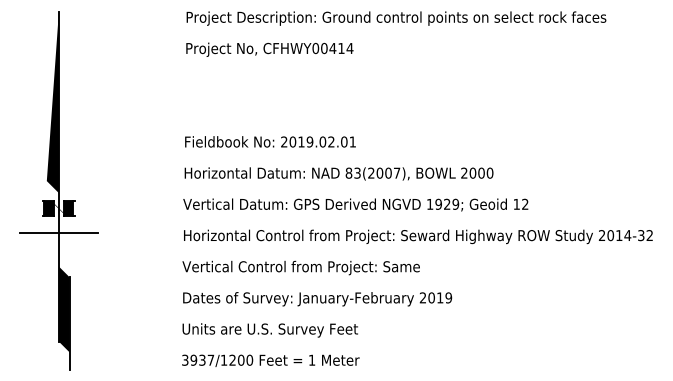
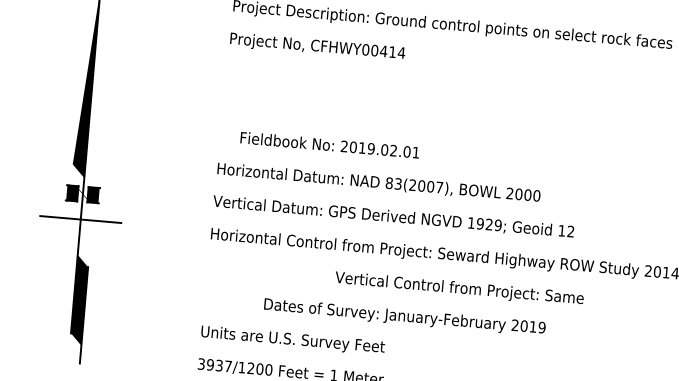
text: (270, 141) -> (330, 144), moved
text: (300, 267) -> (458, 288), moved
text: (317, 299) -> (404, 317), moved

